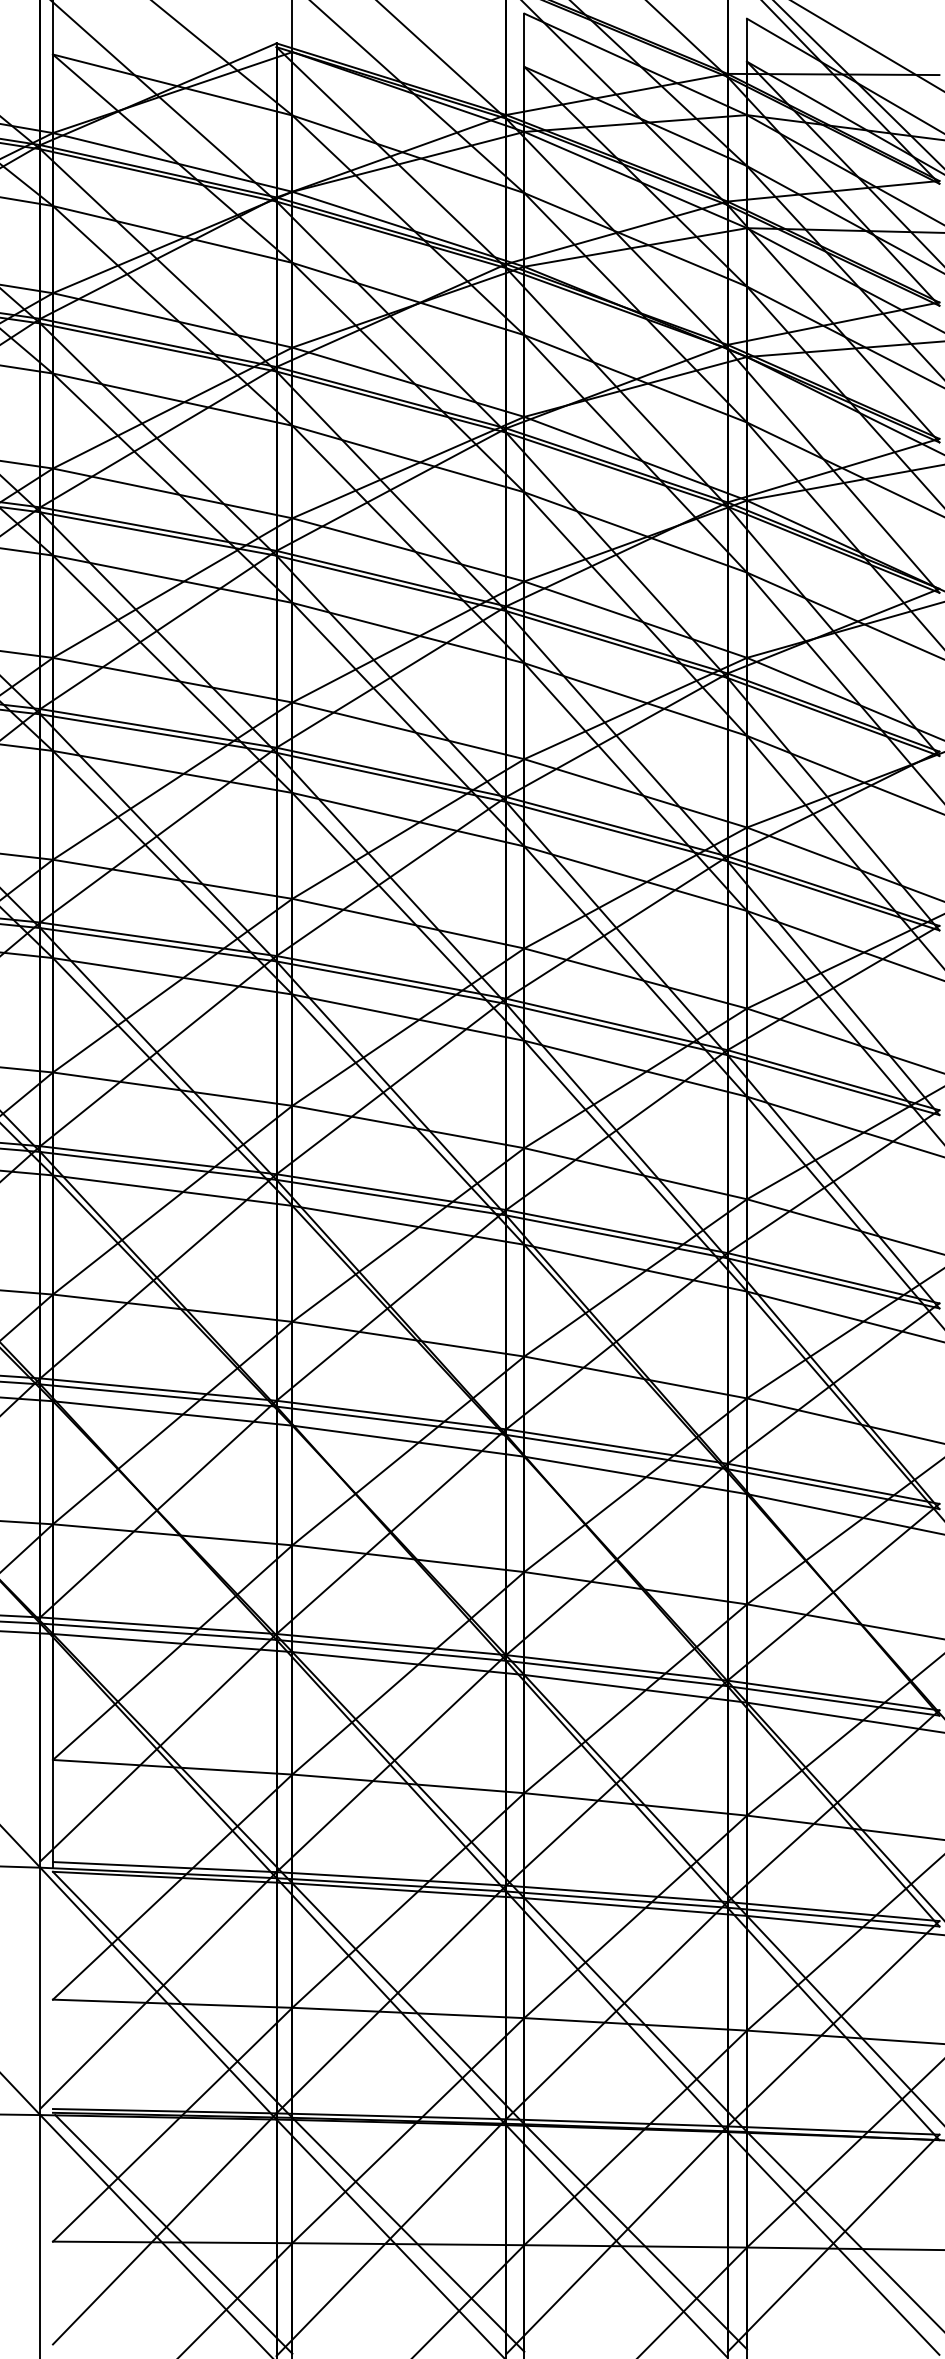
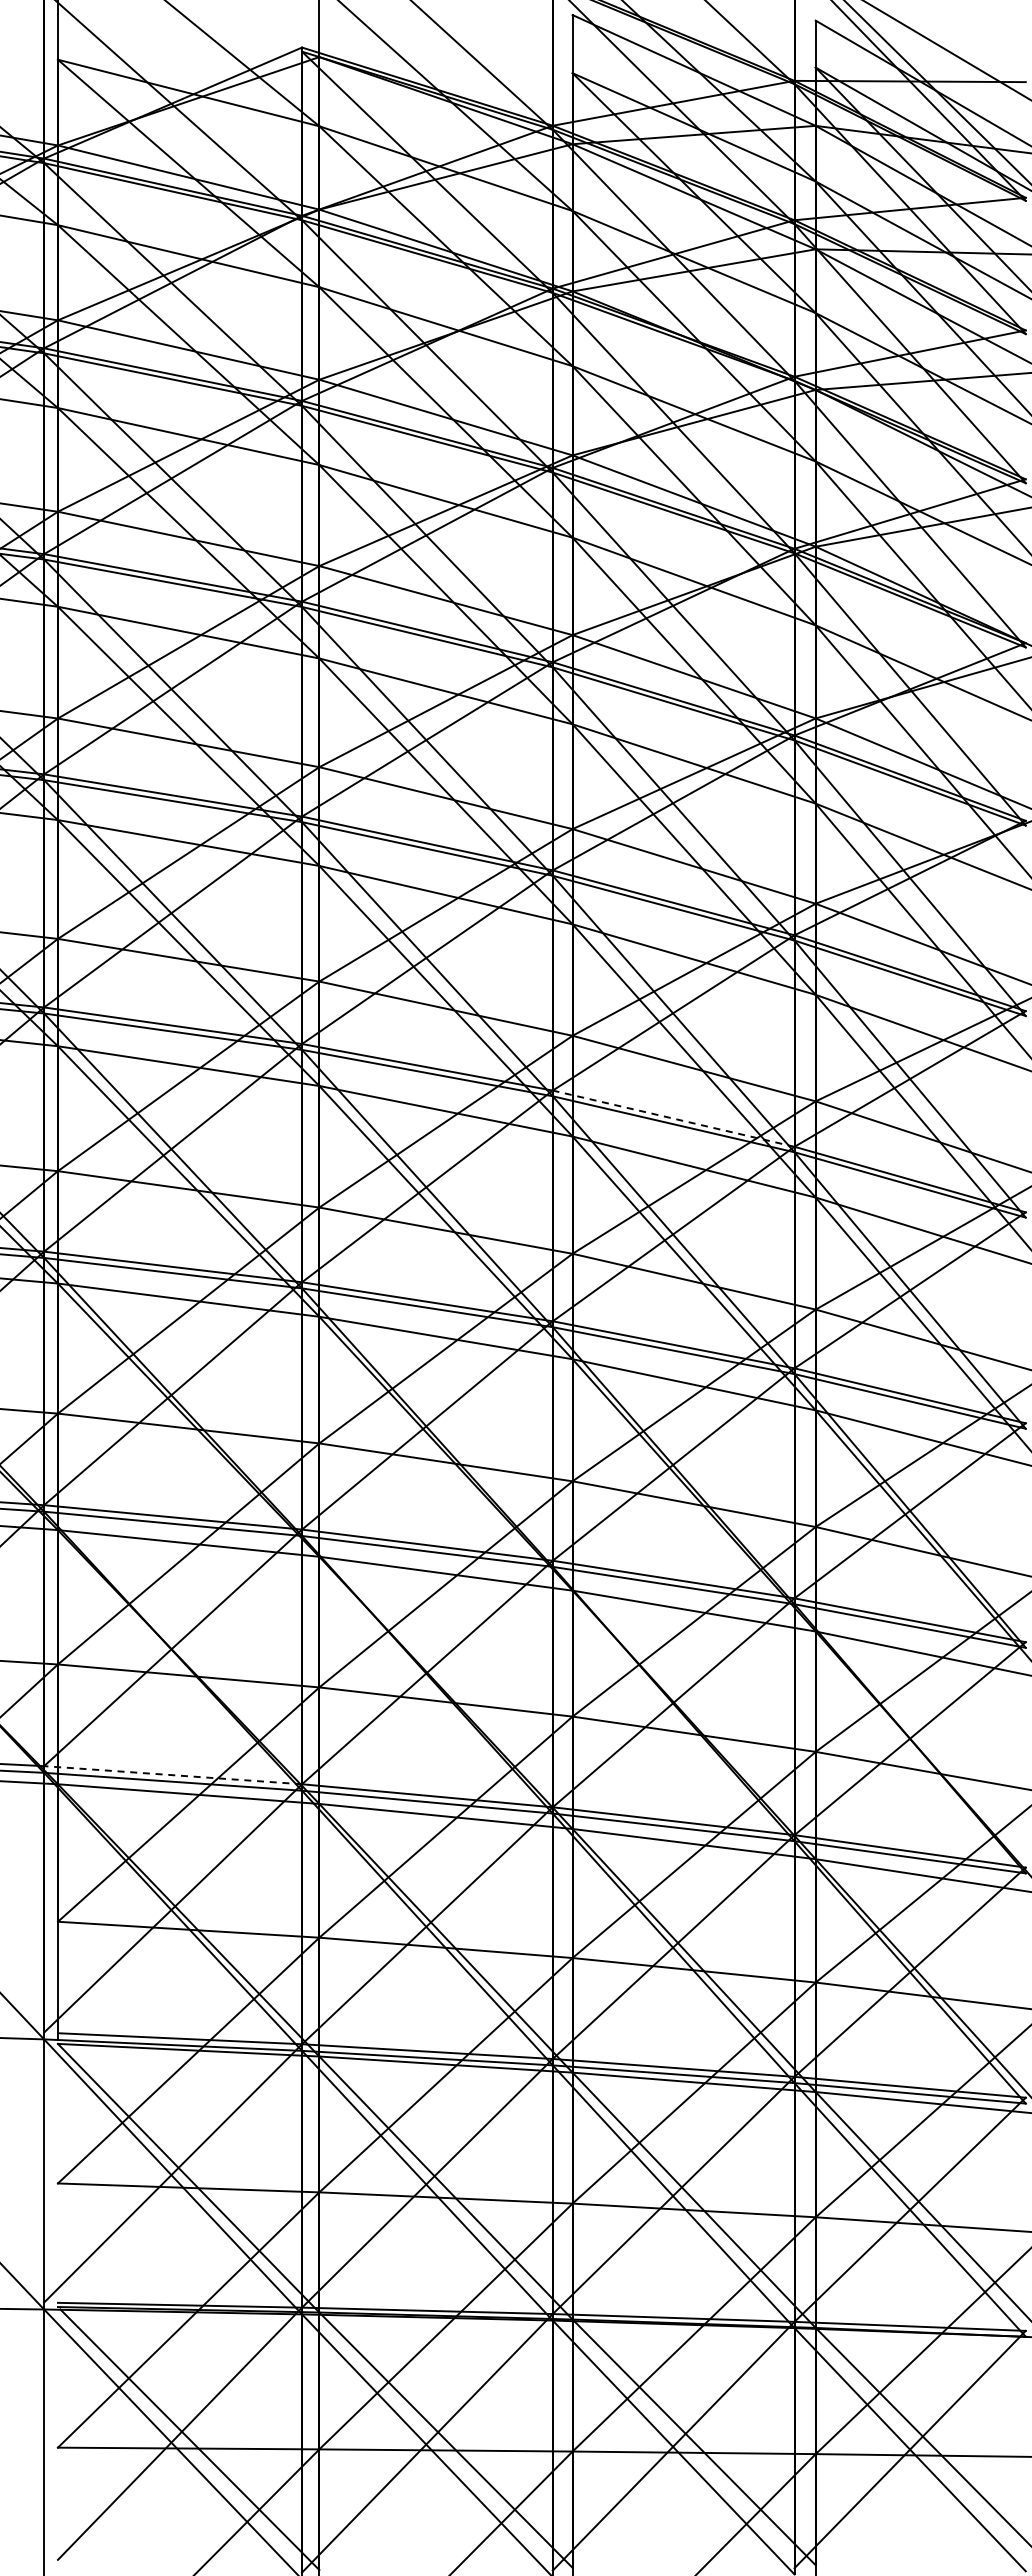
line: (616, 1024) -> (673, 1118), solid -> dashed
line: (157, 1626) -> (172, 1775), solid -> dashed

